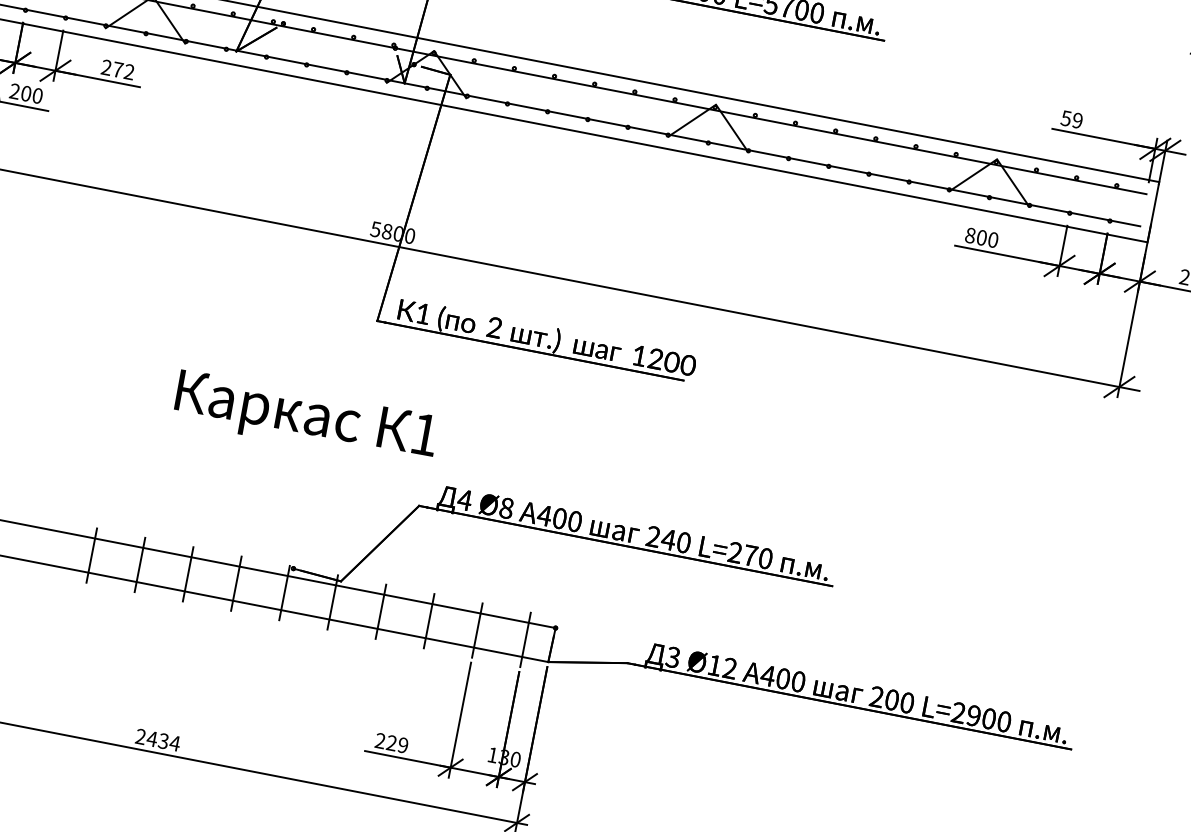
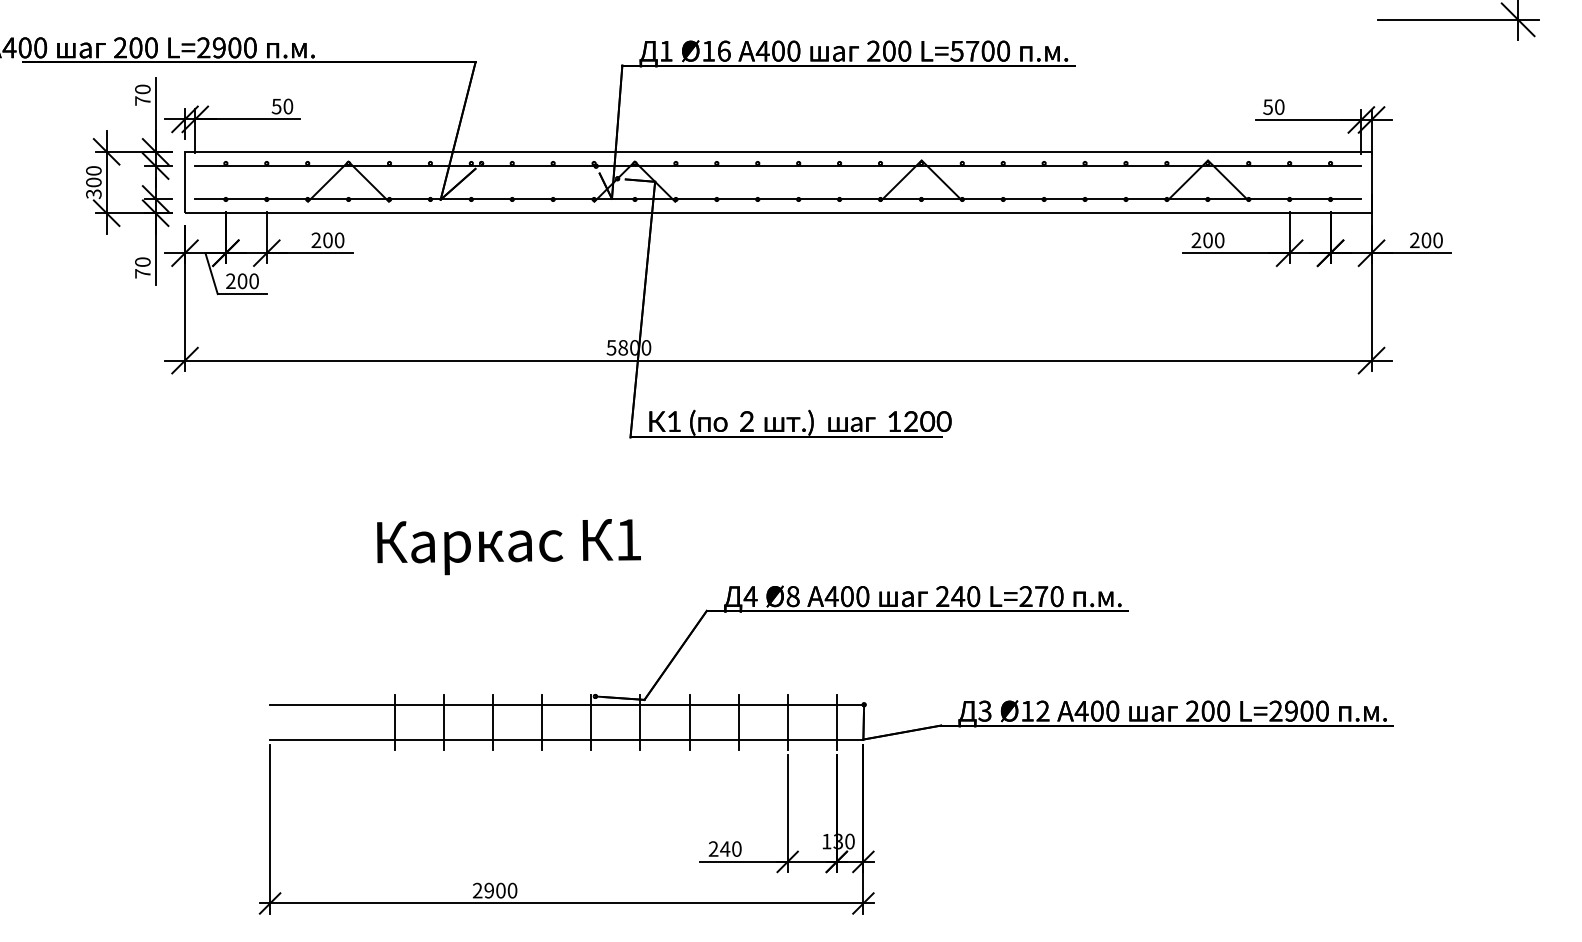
text: (123, 71) -> (333, 240), 272 -> 200
text: (1077, 120) -> (1279, 106), 59 -> 50
text: (970, 235) -> (1196, 240), 800 -> 200
text: (305, 419) -> (508, 547), moved
text: (163, 740) -> (500, 890), 2434 -> 2900
text: (397, 743) -> (730, 848), 229 -> 240

